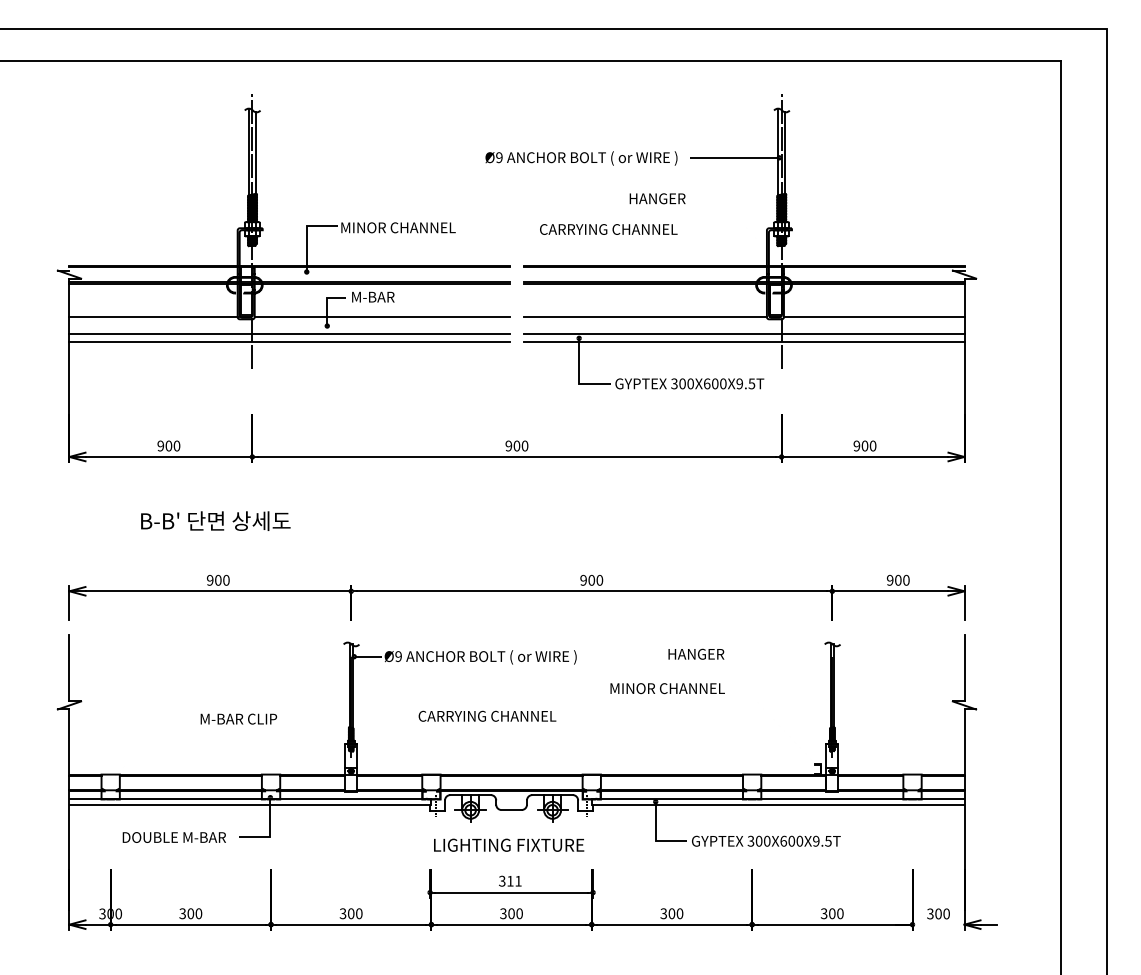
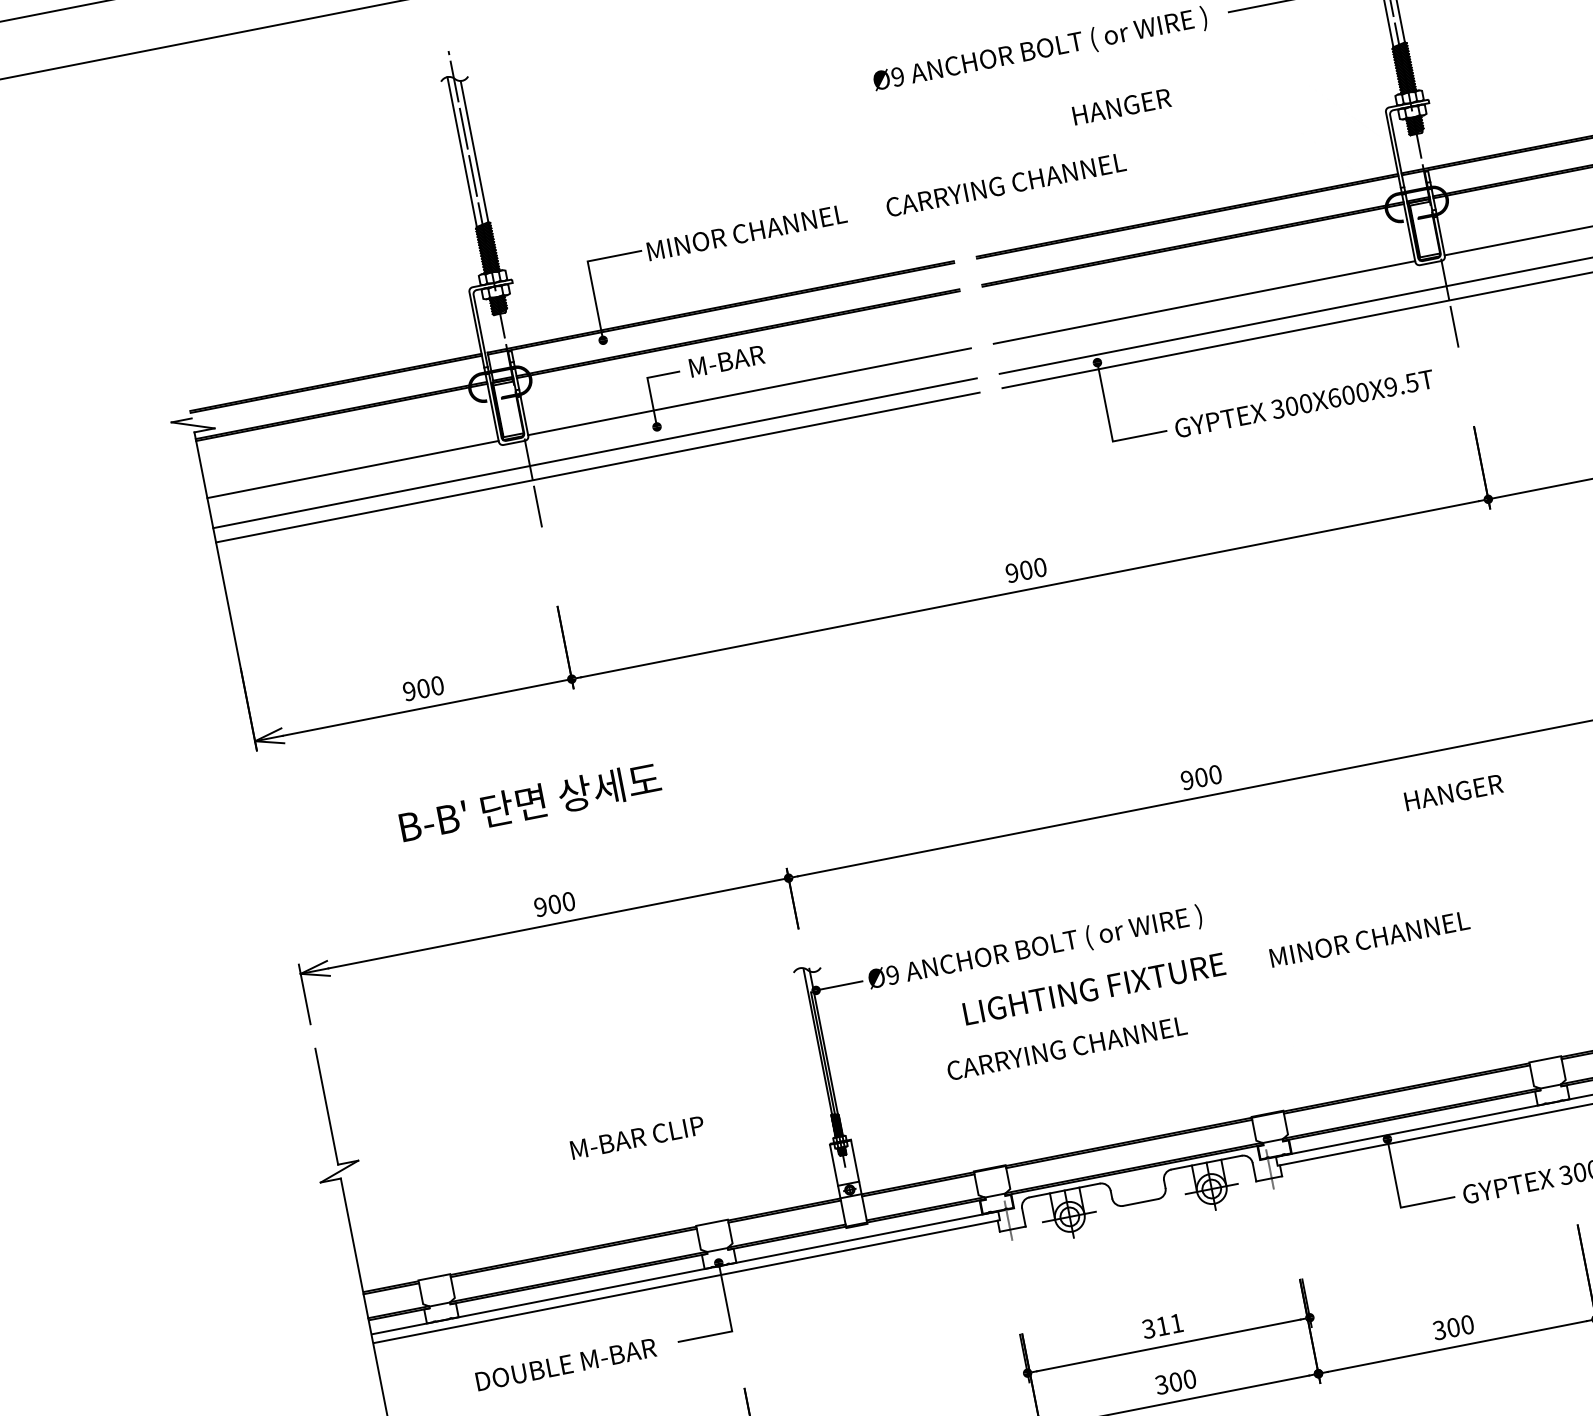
text: (657, 198) -> (1121, 106), moved
text: (608, 229) -> (1005, 184), moved
text: (696, 653) -> (1453, 791), moved
text: (509, 844) -> (1094, 987), moved

